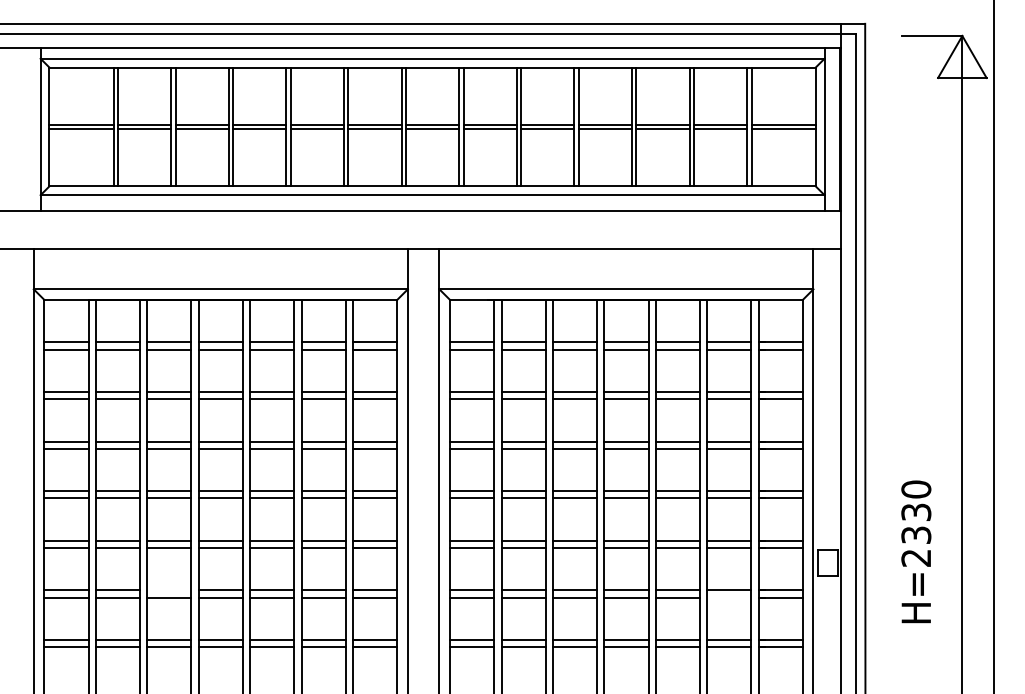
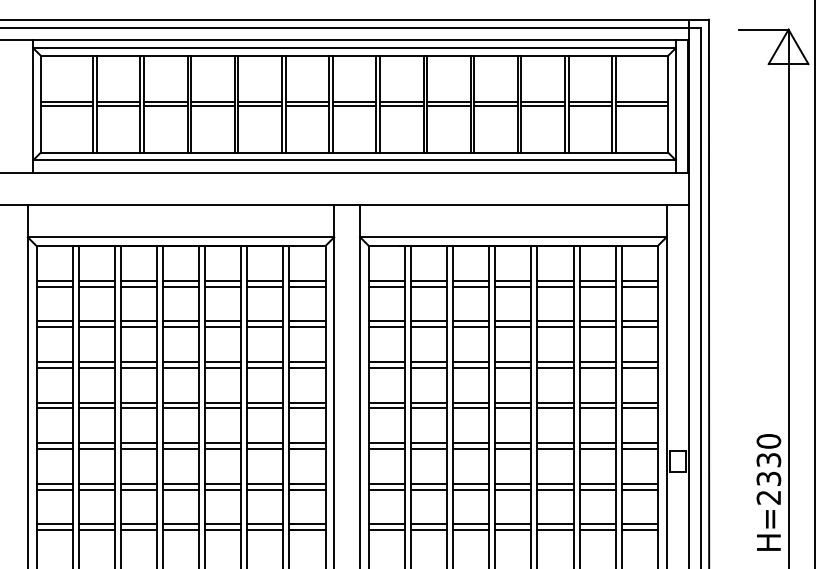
text: (916, 551) -> (769, 492), moved
line: (169, 590) -> (138, 483), added
line: (729, 597) -> (597, 489), added

